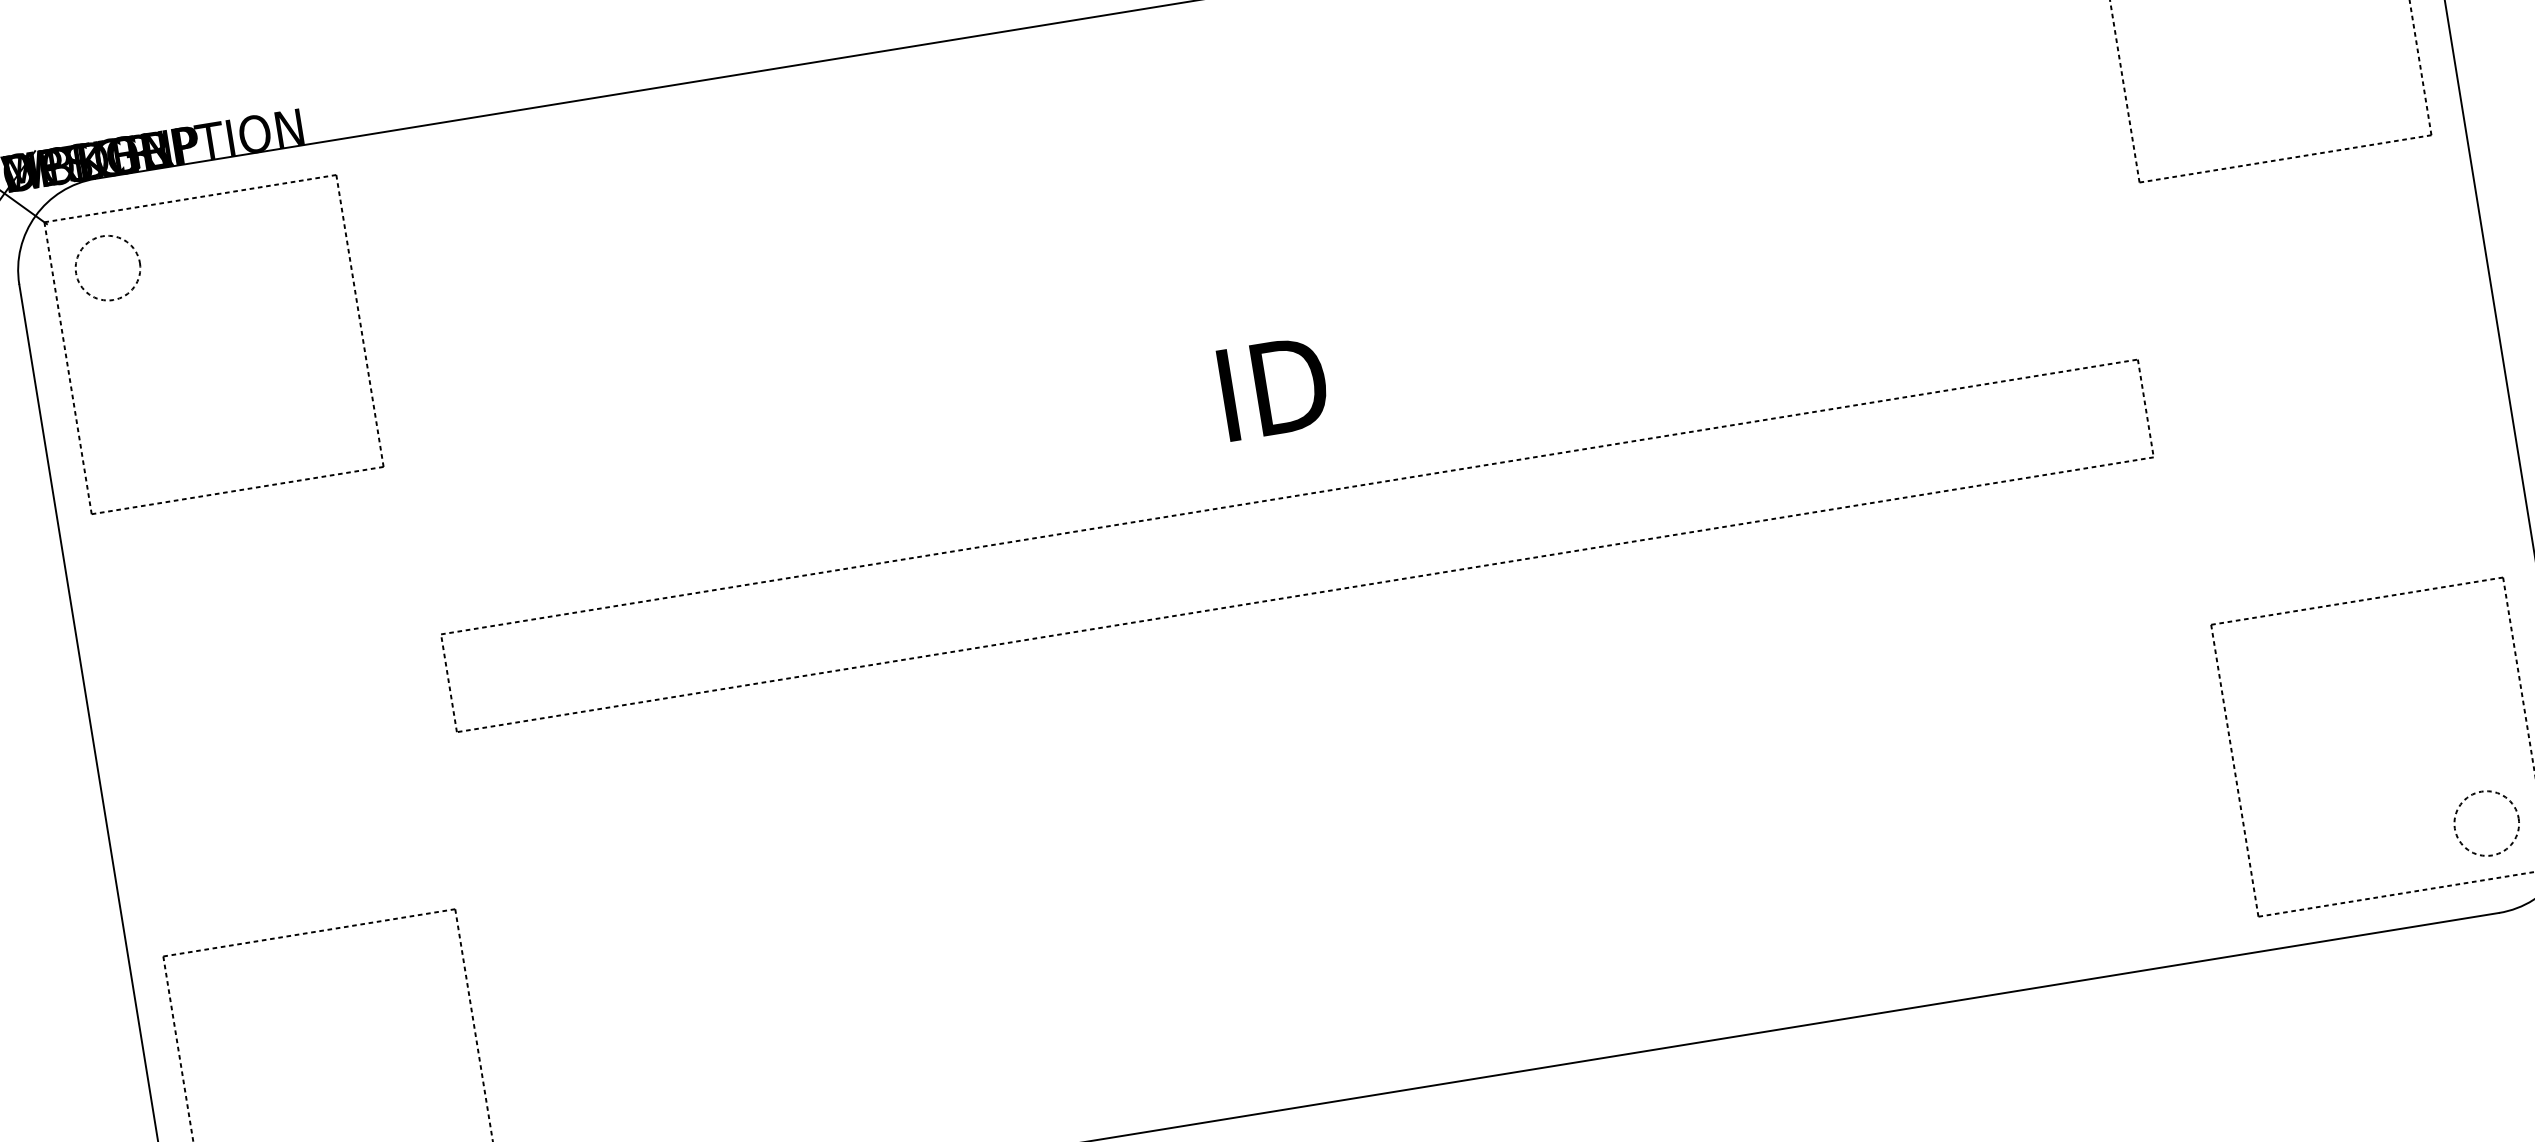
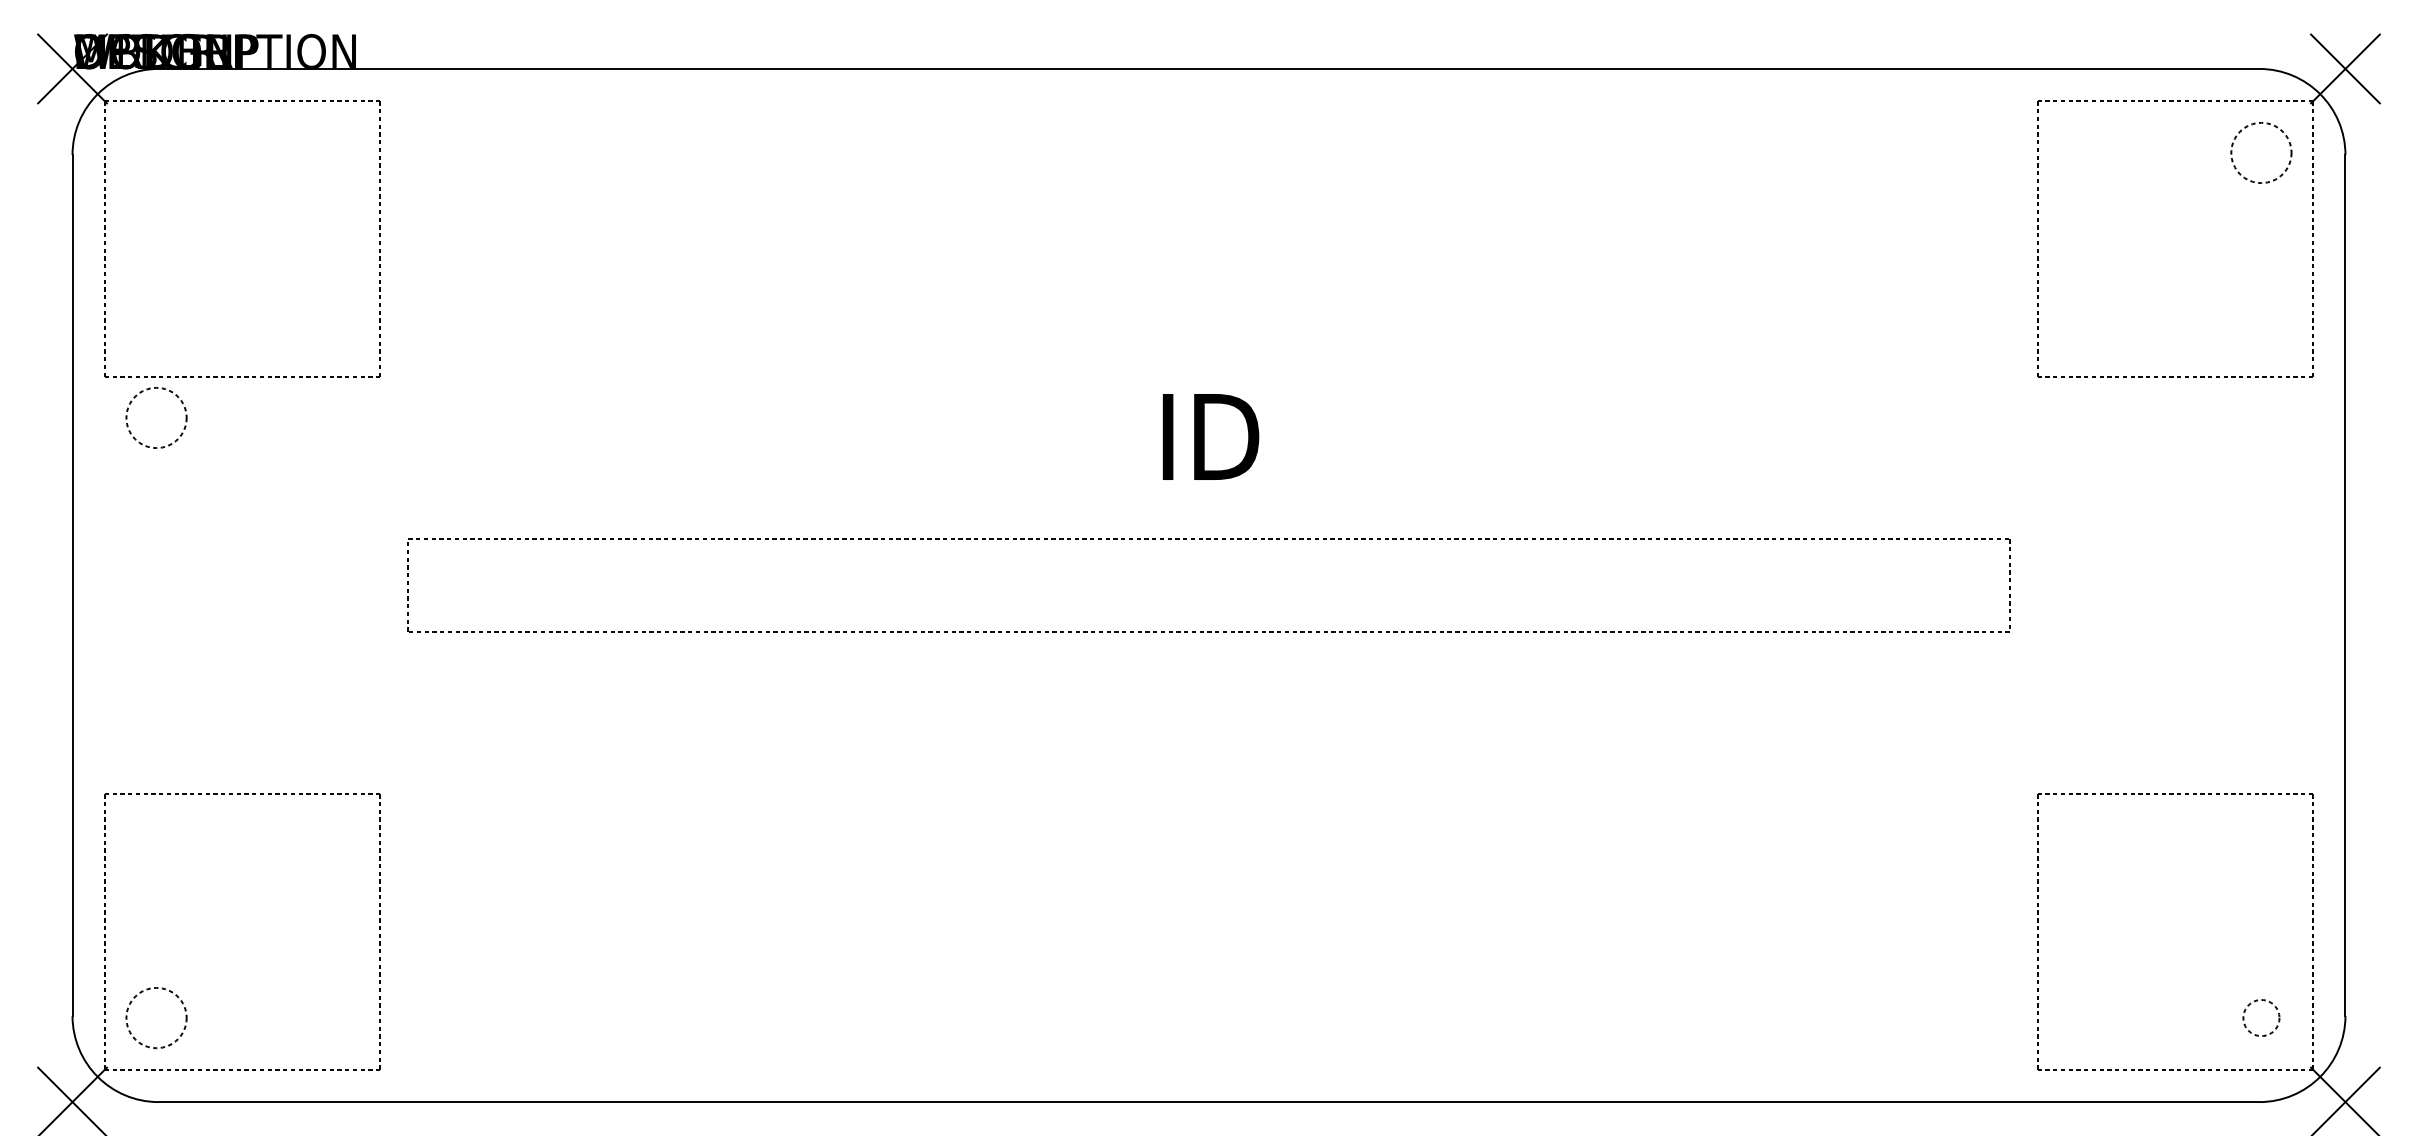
circle: (107, 267) -> (156, 417), moved
circle: (2486, 822) -> (2261, 1017), size x0.6

